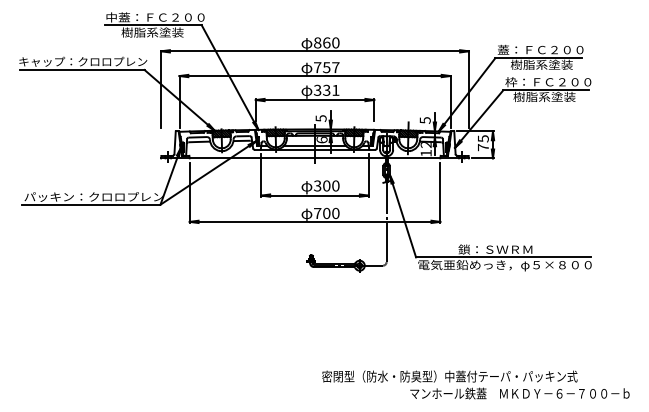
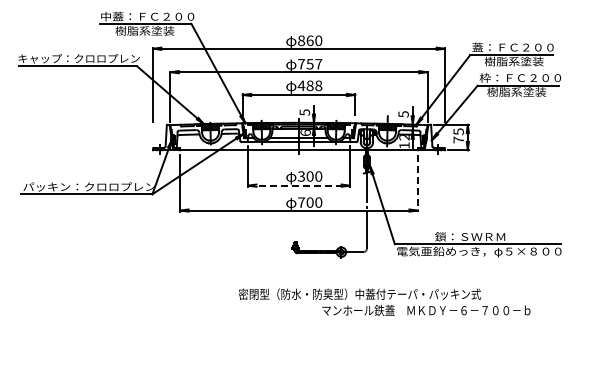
text: (326, 90) -> (309, 85), 331 -> 488
line: (439, 193) -> (417, 183), solid -> dashed
line: (315, 195) -> (299, 185), solid -> dashed
text: (475, 384) -> (384, 301), moved

